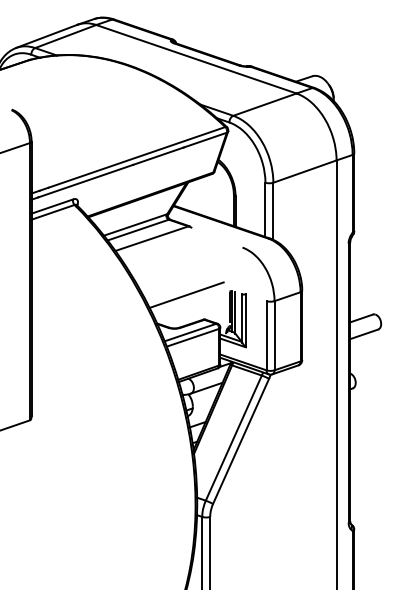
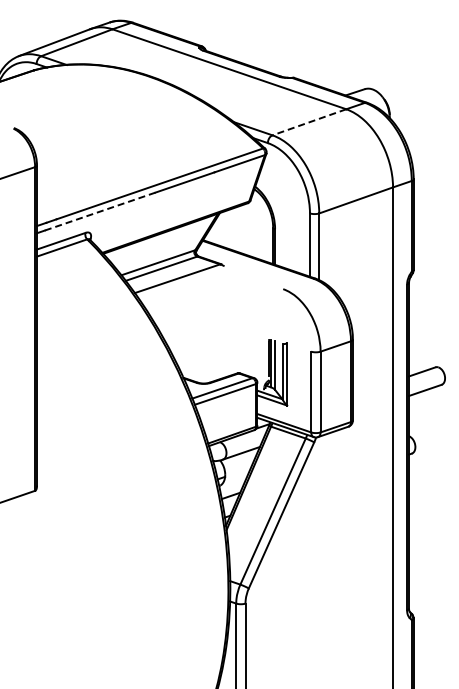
line: (264, 104) -> (308, 122), solid -> dashed
line: (85, 181) -> (100, 211), solid -> dashed
line: (186, 295) -> (217, 344), removed

